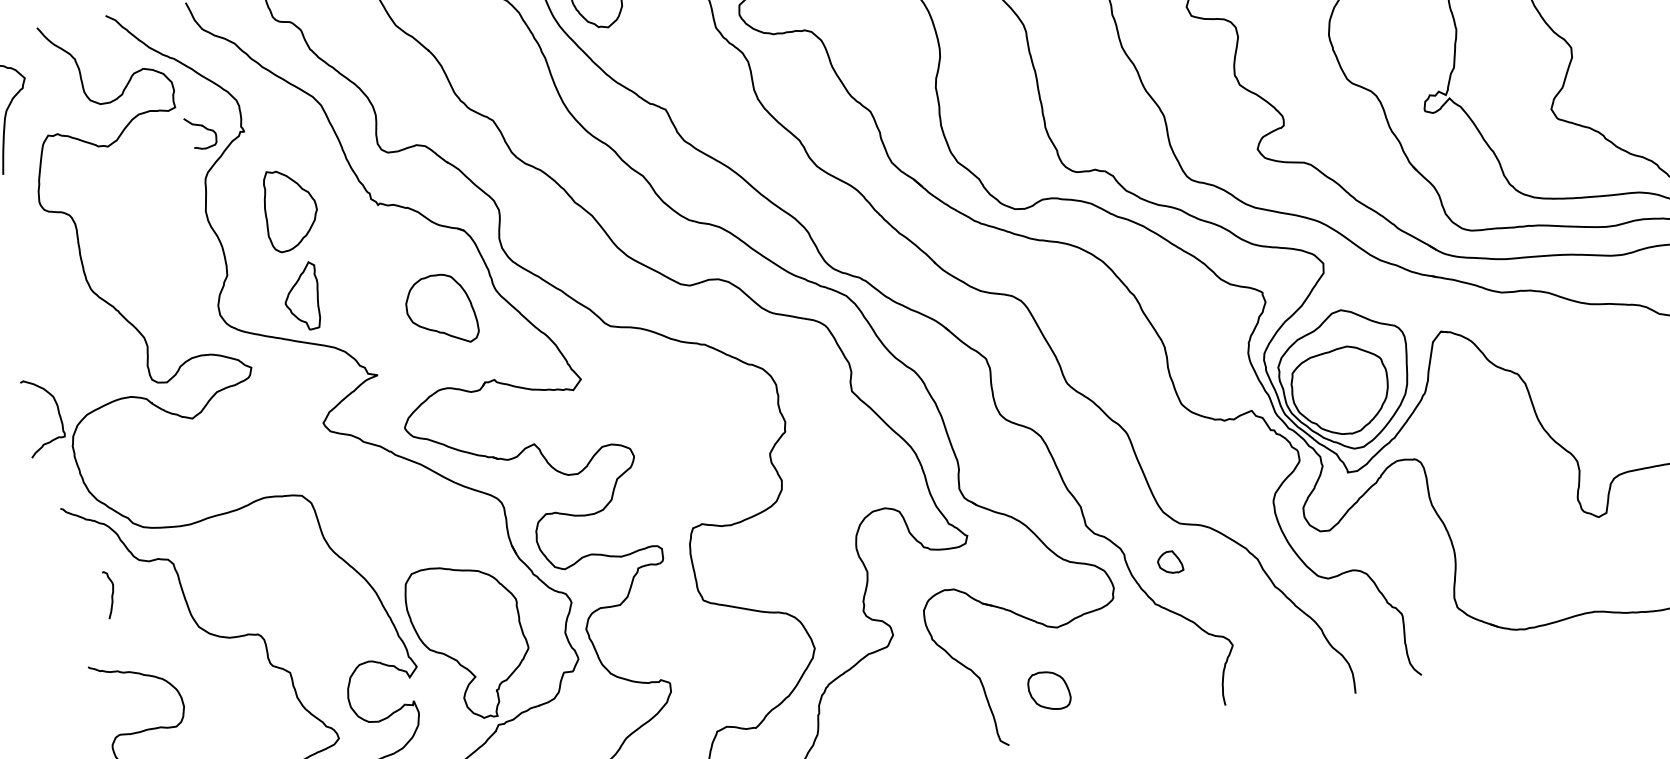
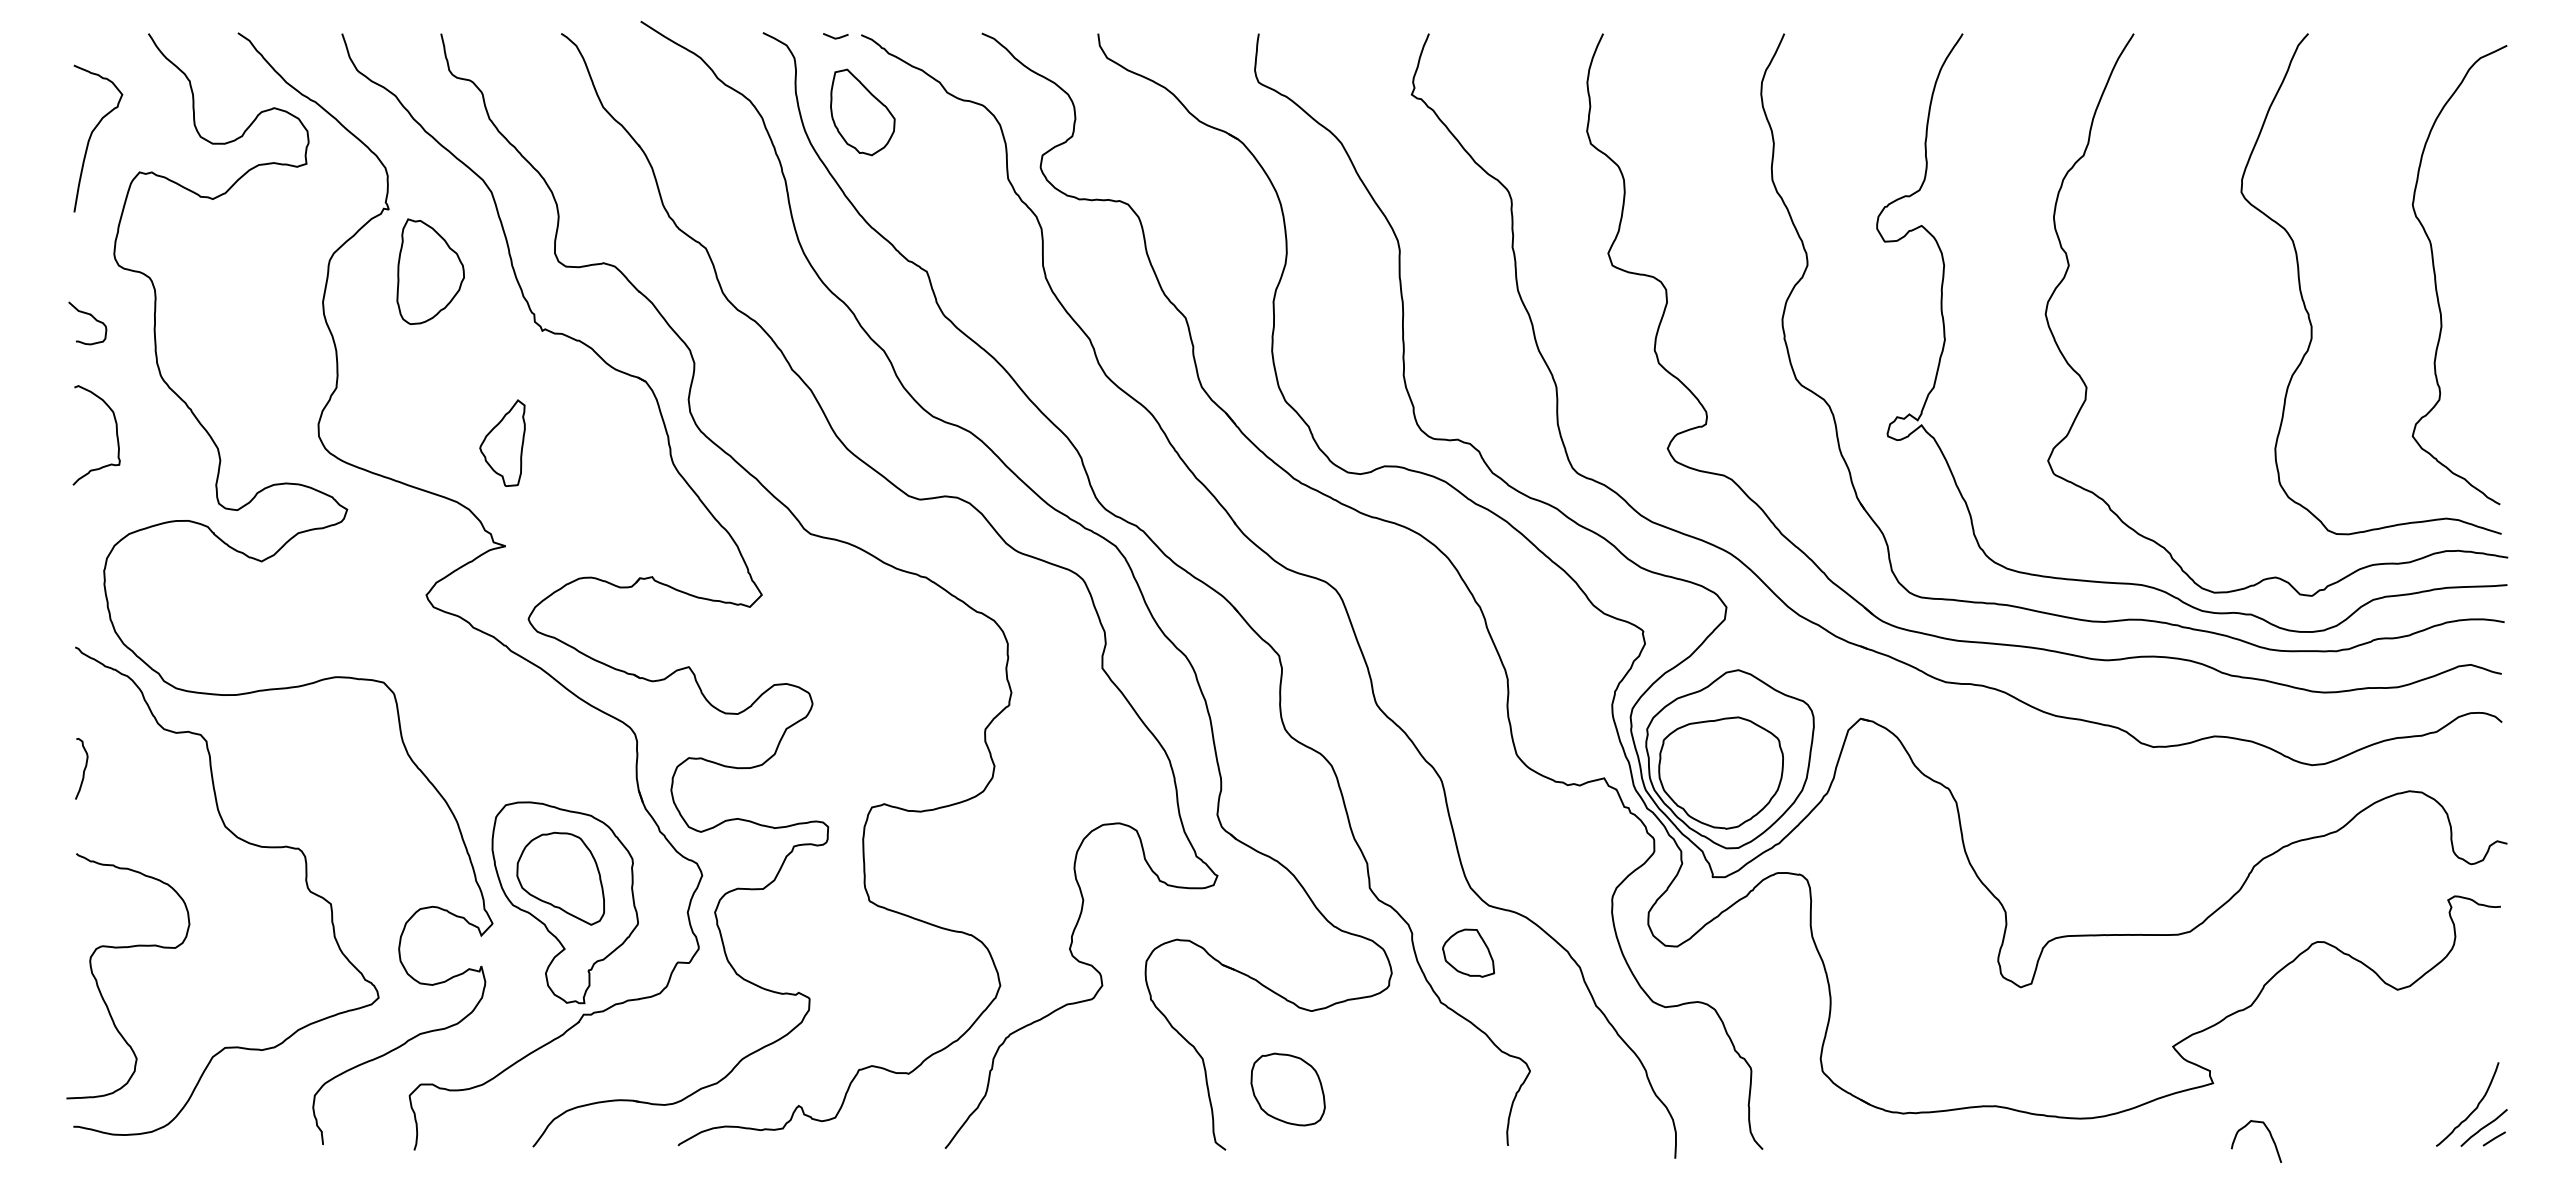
curve: (203, 127) -> (92, 317), moved
part: (290, 209) -> (430, 271), moved
part: (302, 296) -> (502, 442), moved
part: (440, 310) -> (560, 878), moved
curve: (58, 414) -> (116, 435), moved
part: (1170, 562) -> (1468, 952), size x1.67
curve: (111, 595) -> (83, 769), moved
part: (1048, 690) -> (1287, 1089), size x1.43

